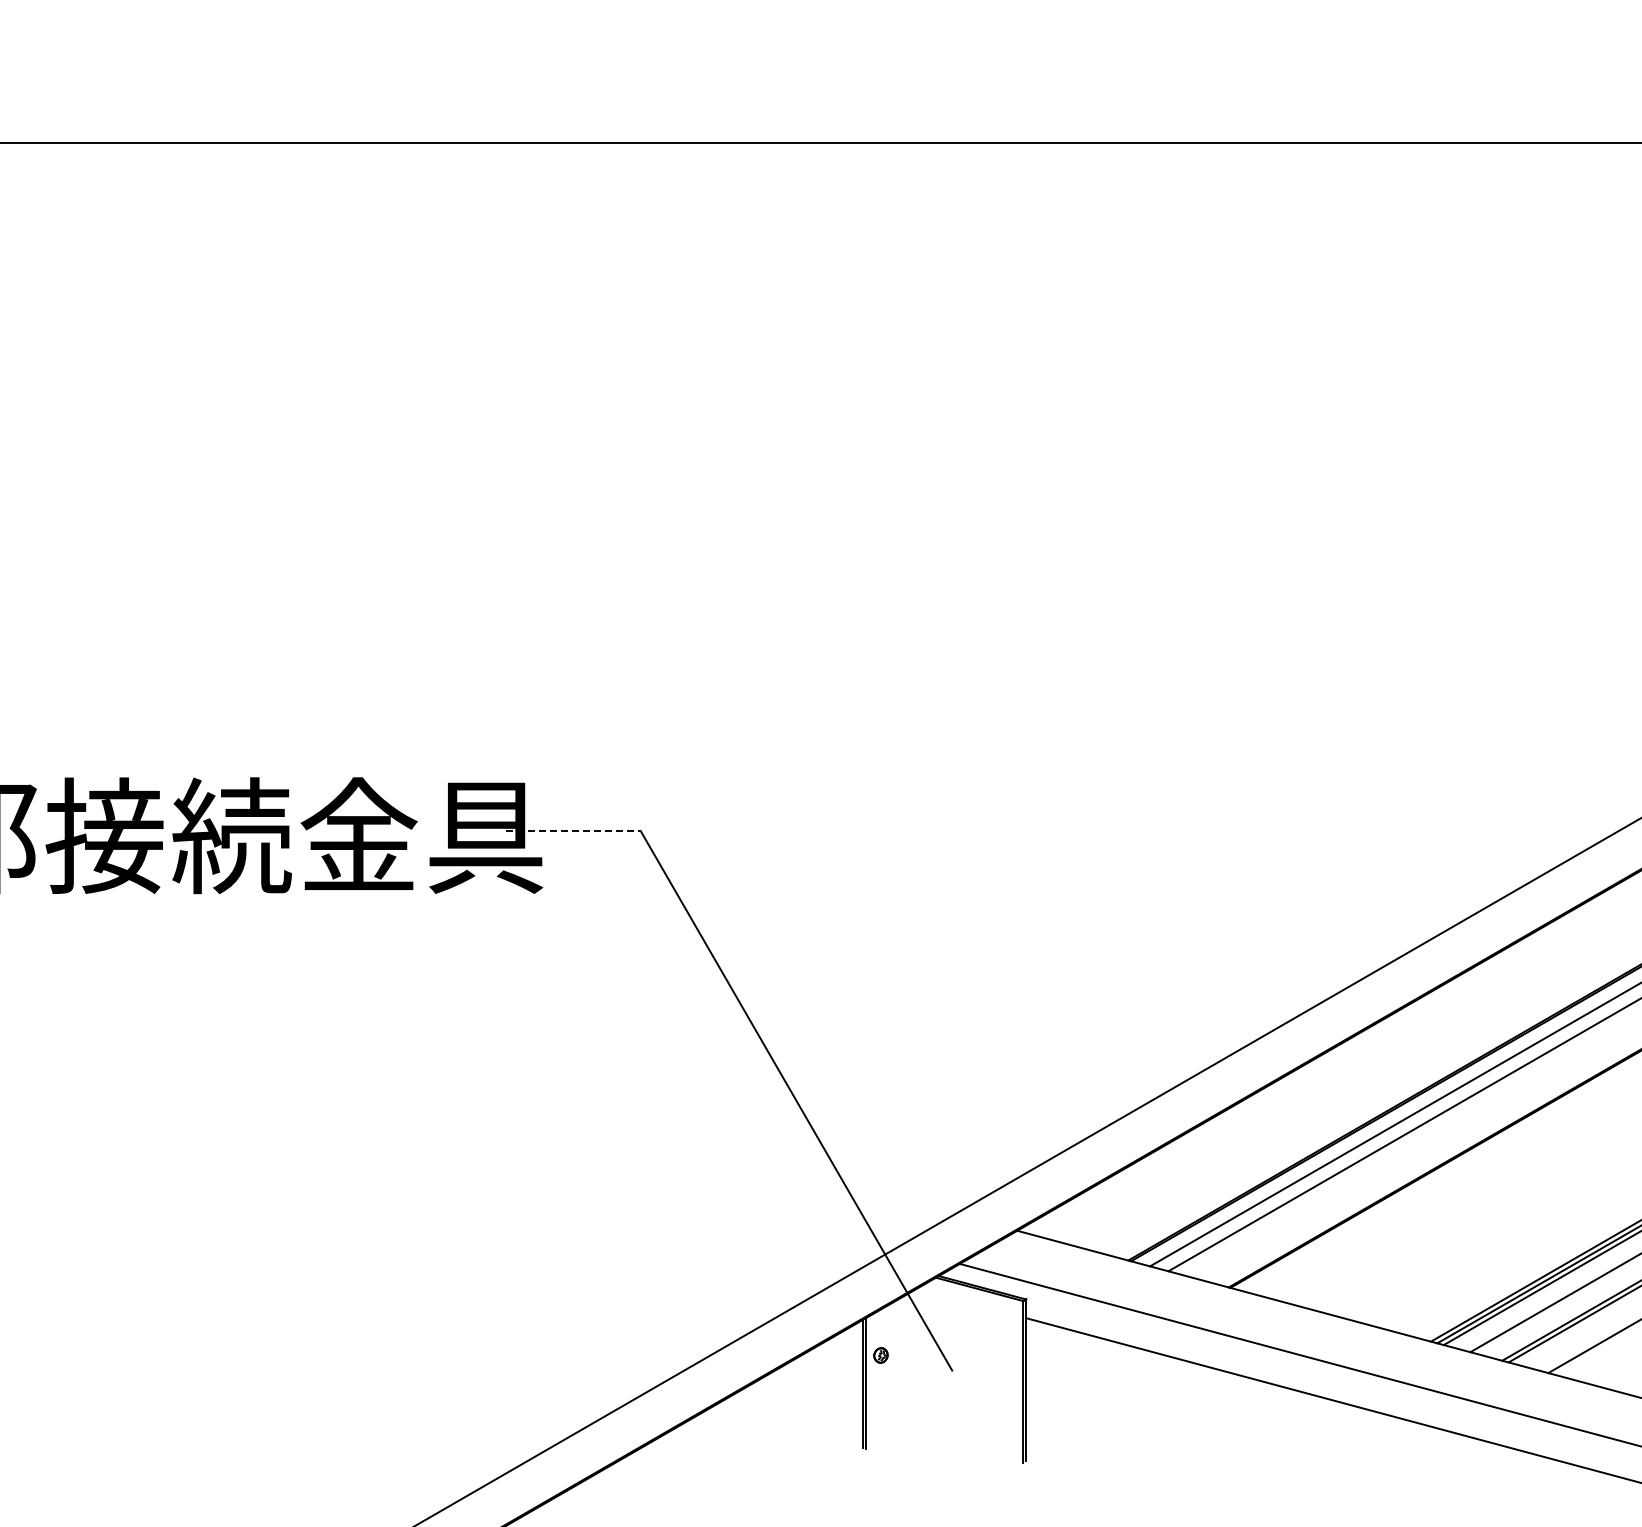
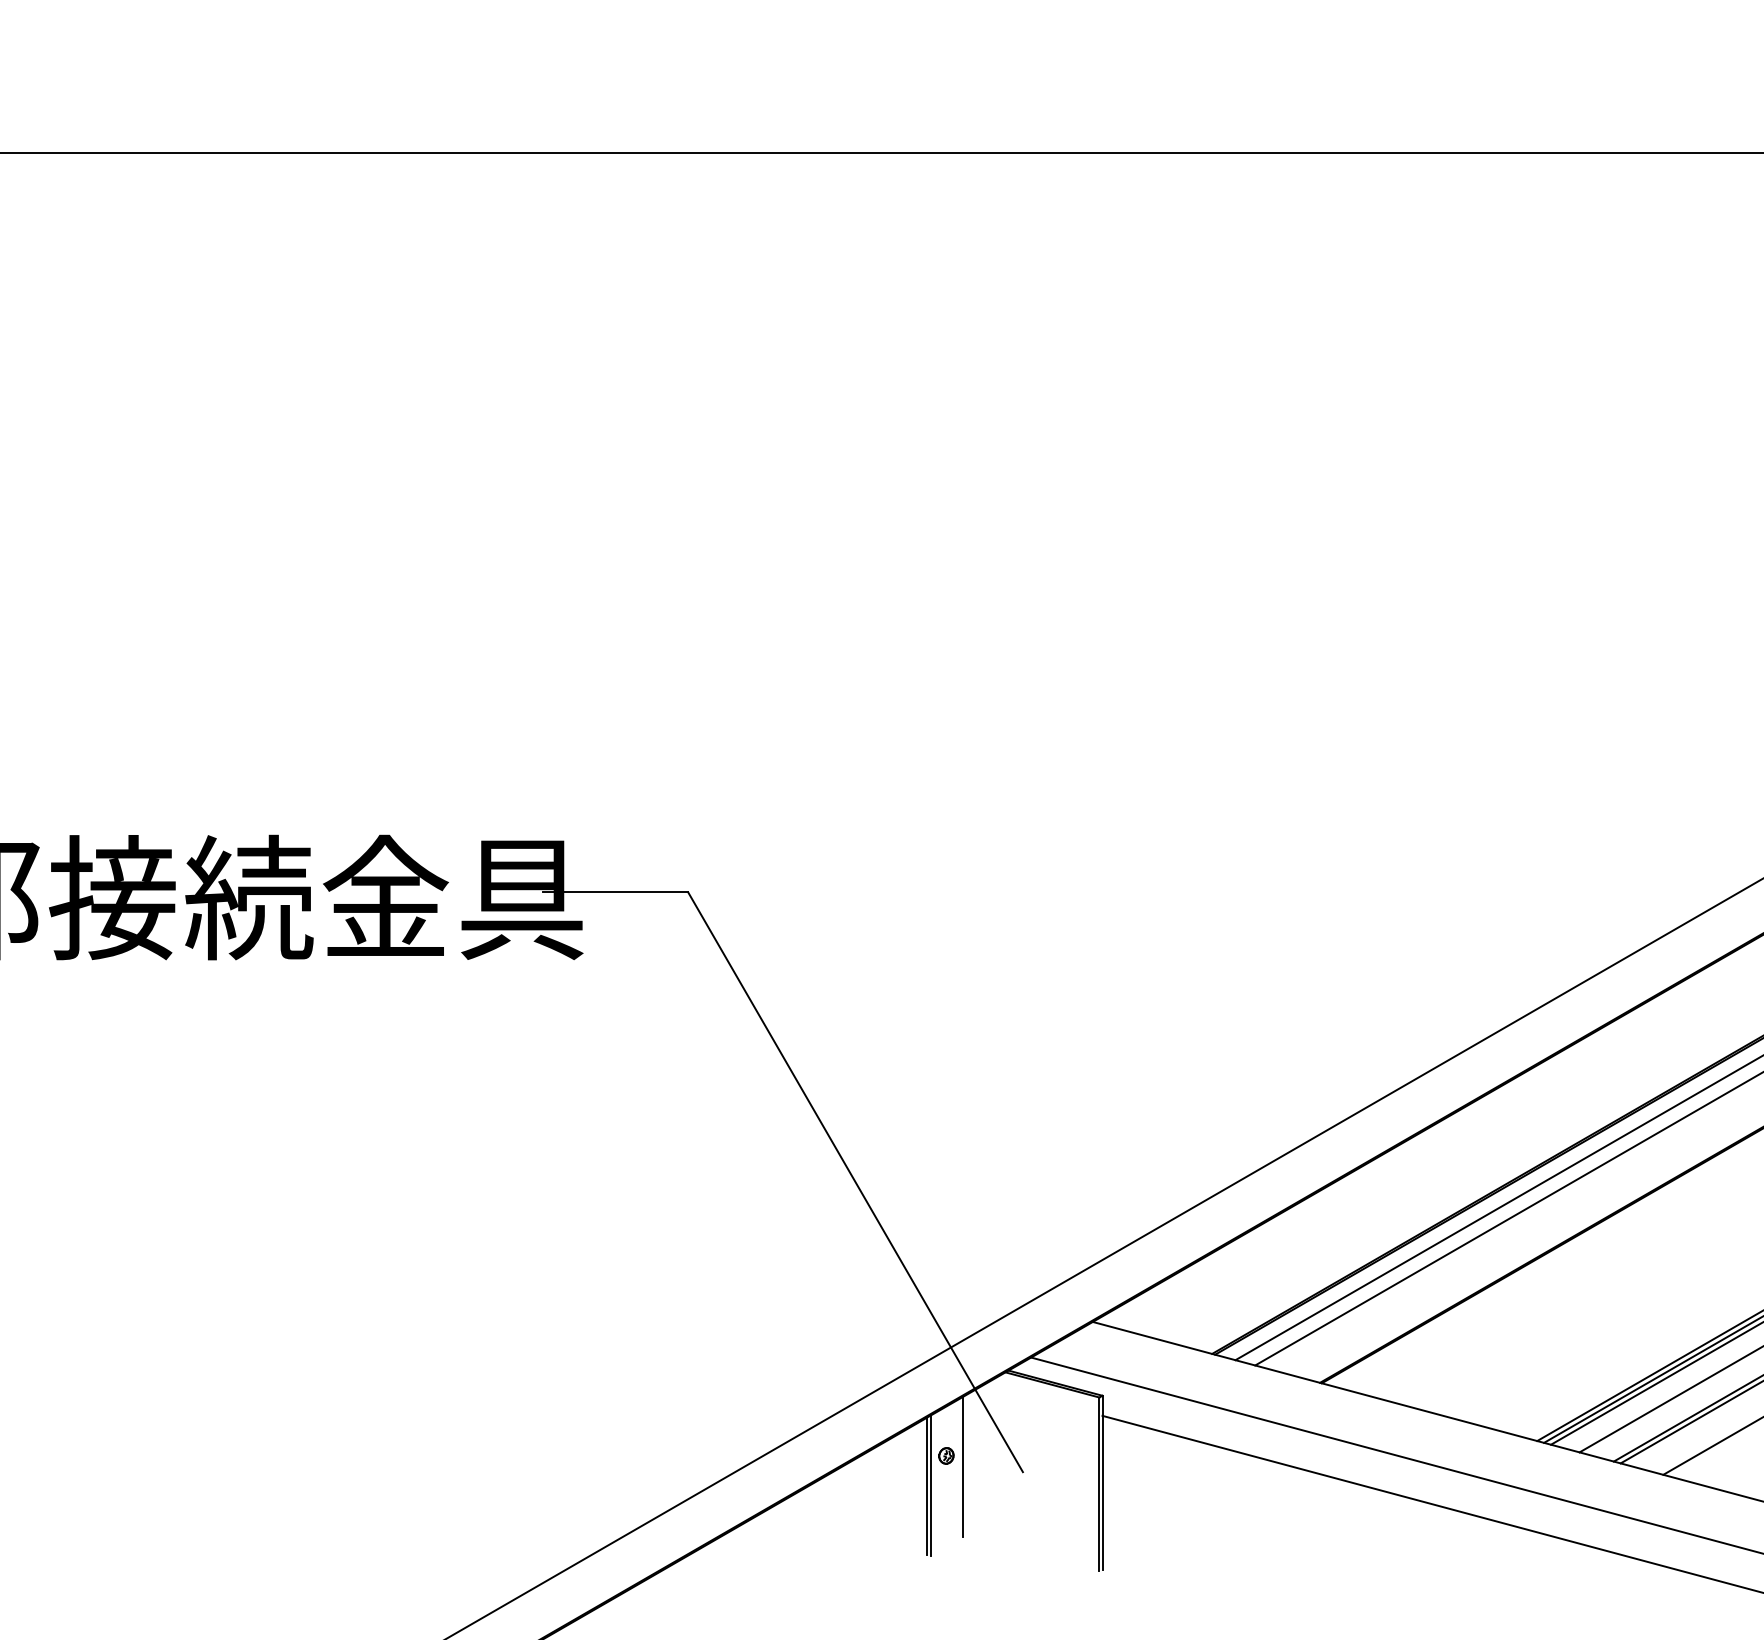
line: (573, 830) -> (616, 891), dashed -> solid
line: (896, 1365) -> (963, 1466), added

